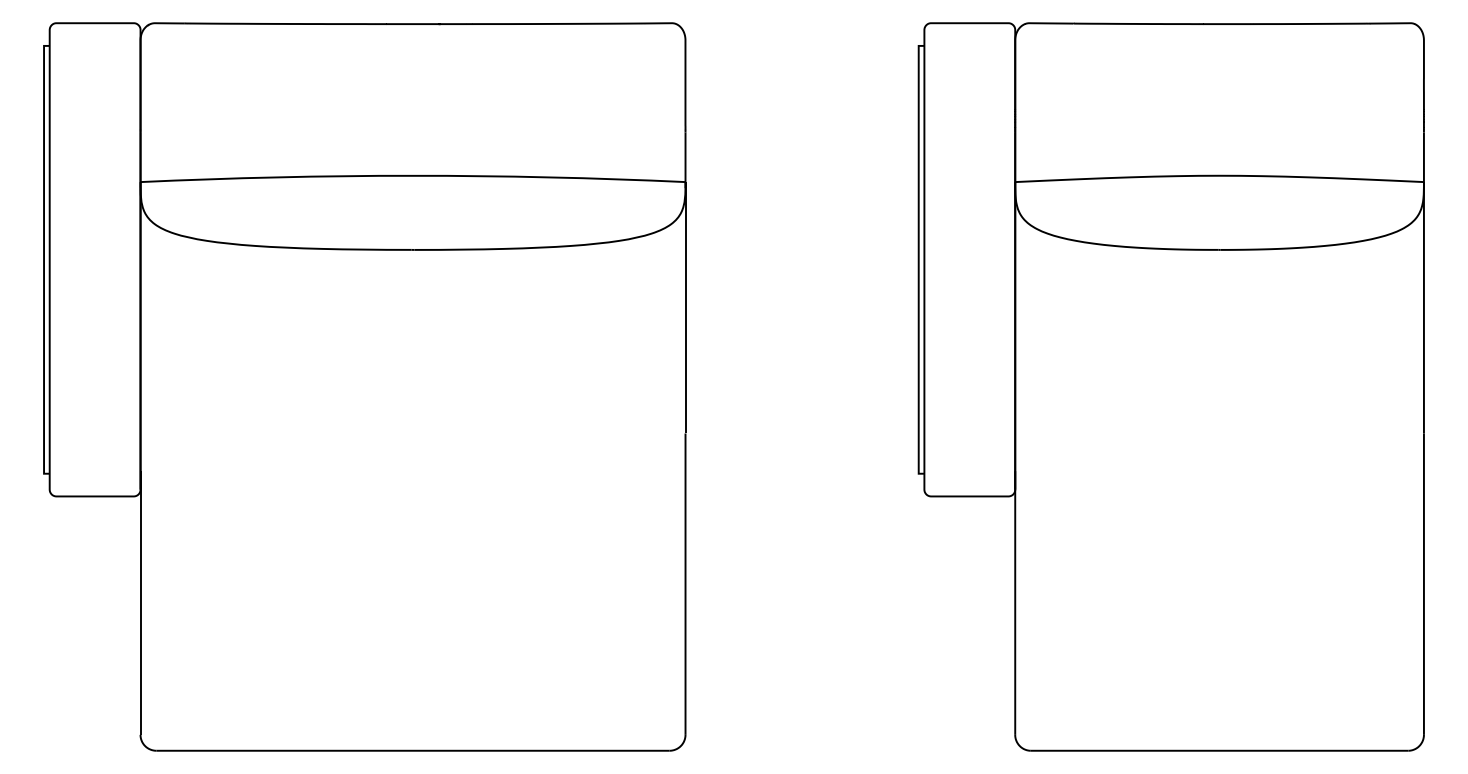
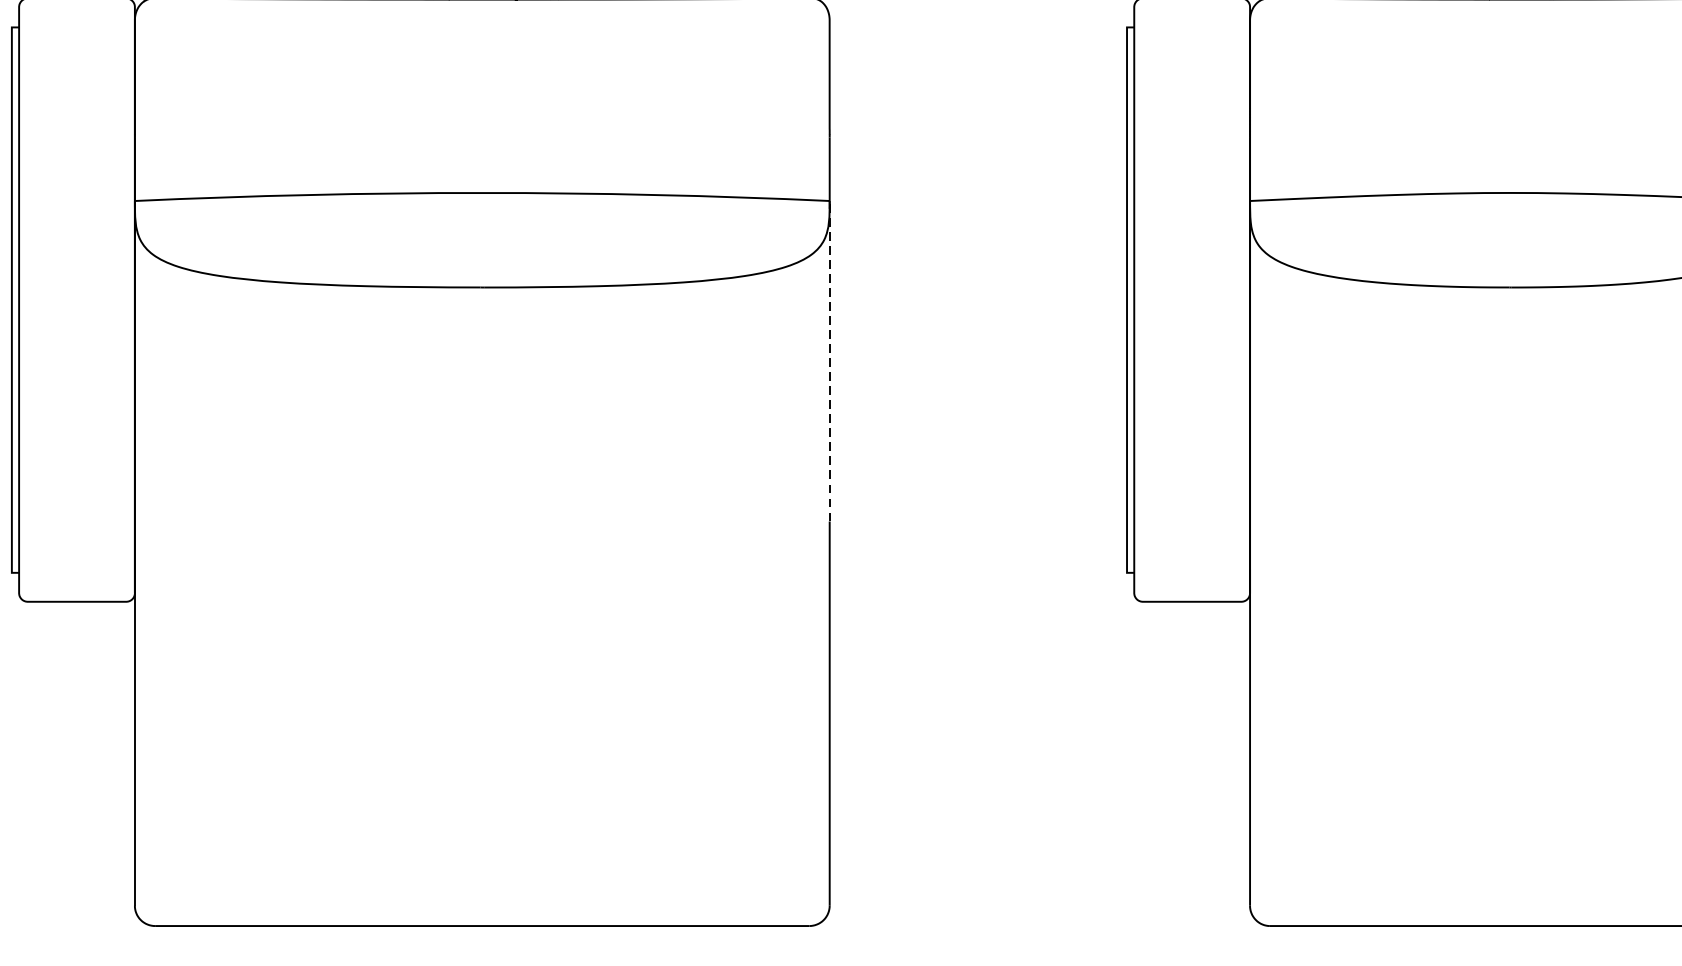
line: (685, 307) -> (829, 360), solid -> dashed

